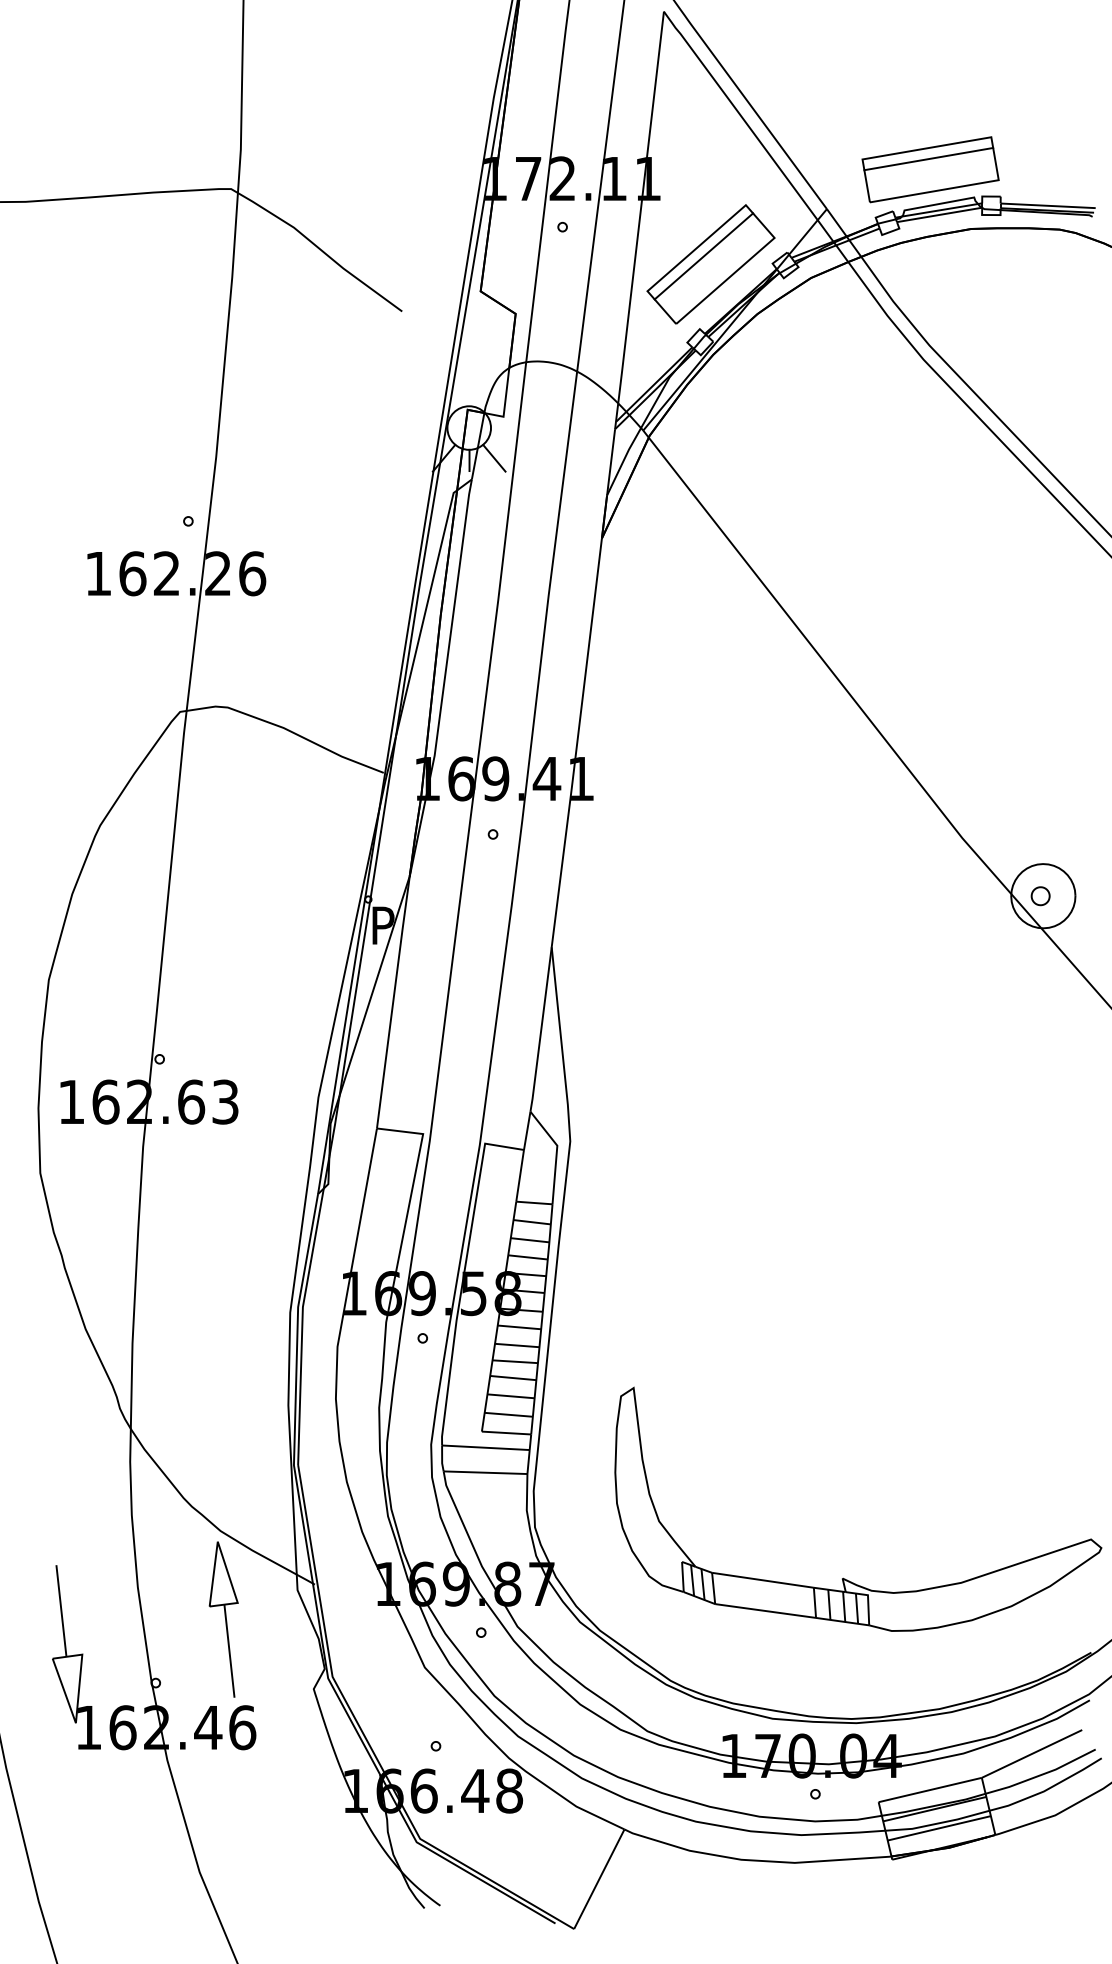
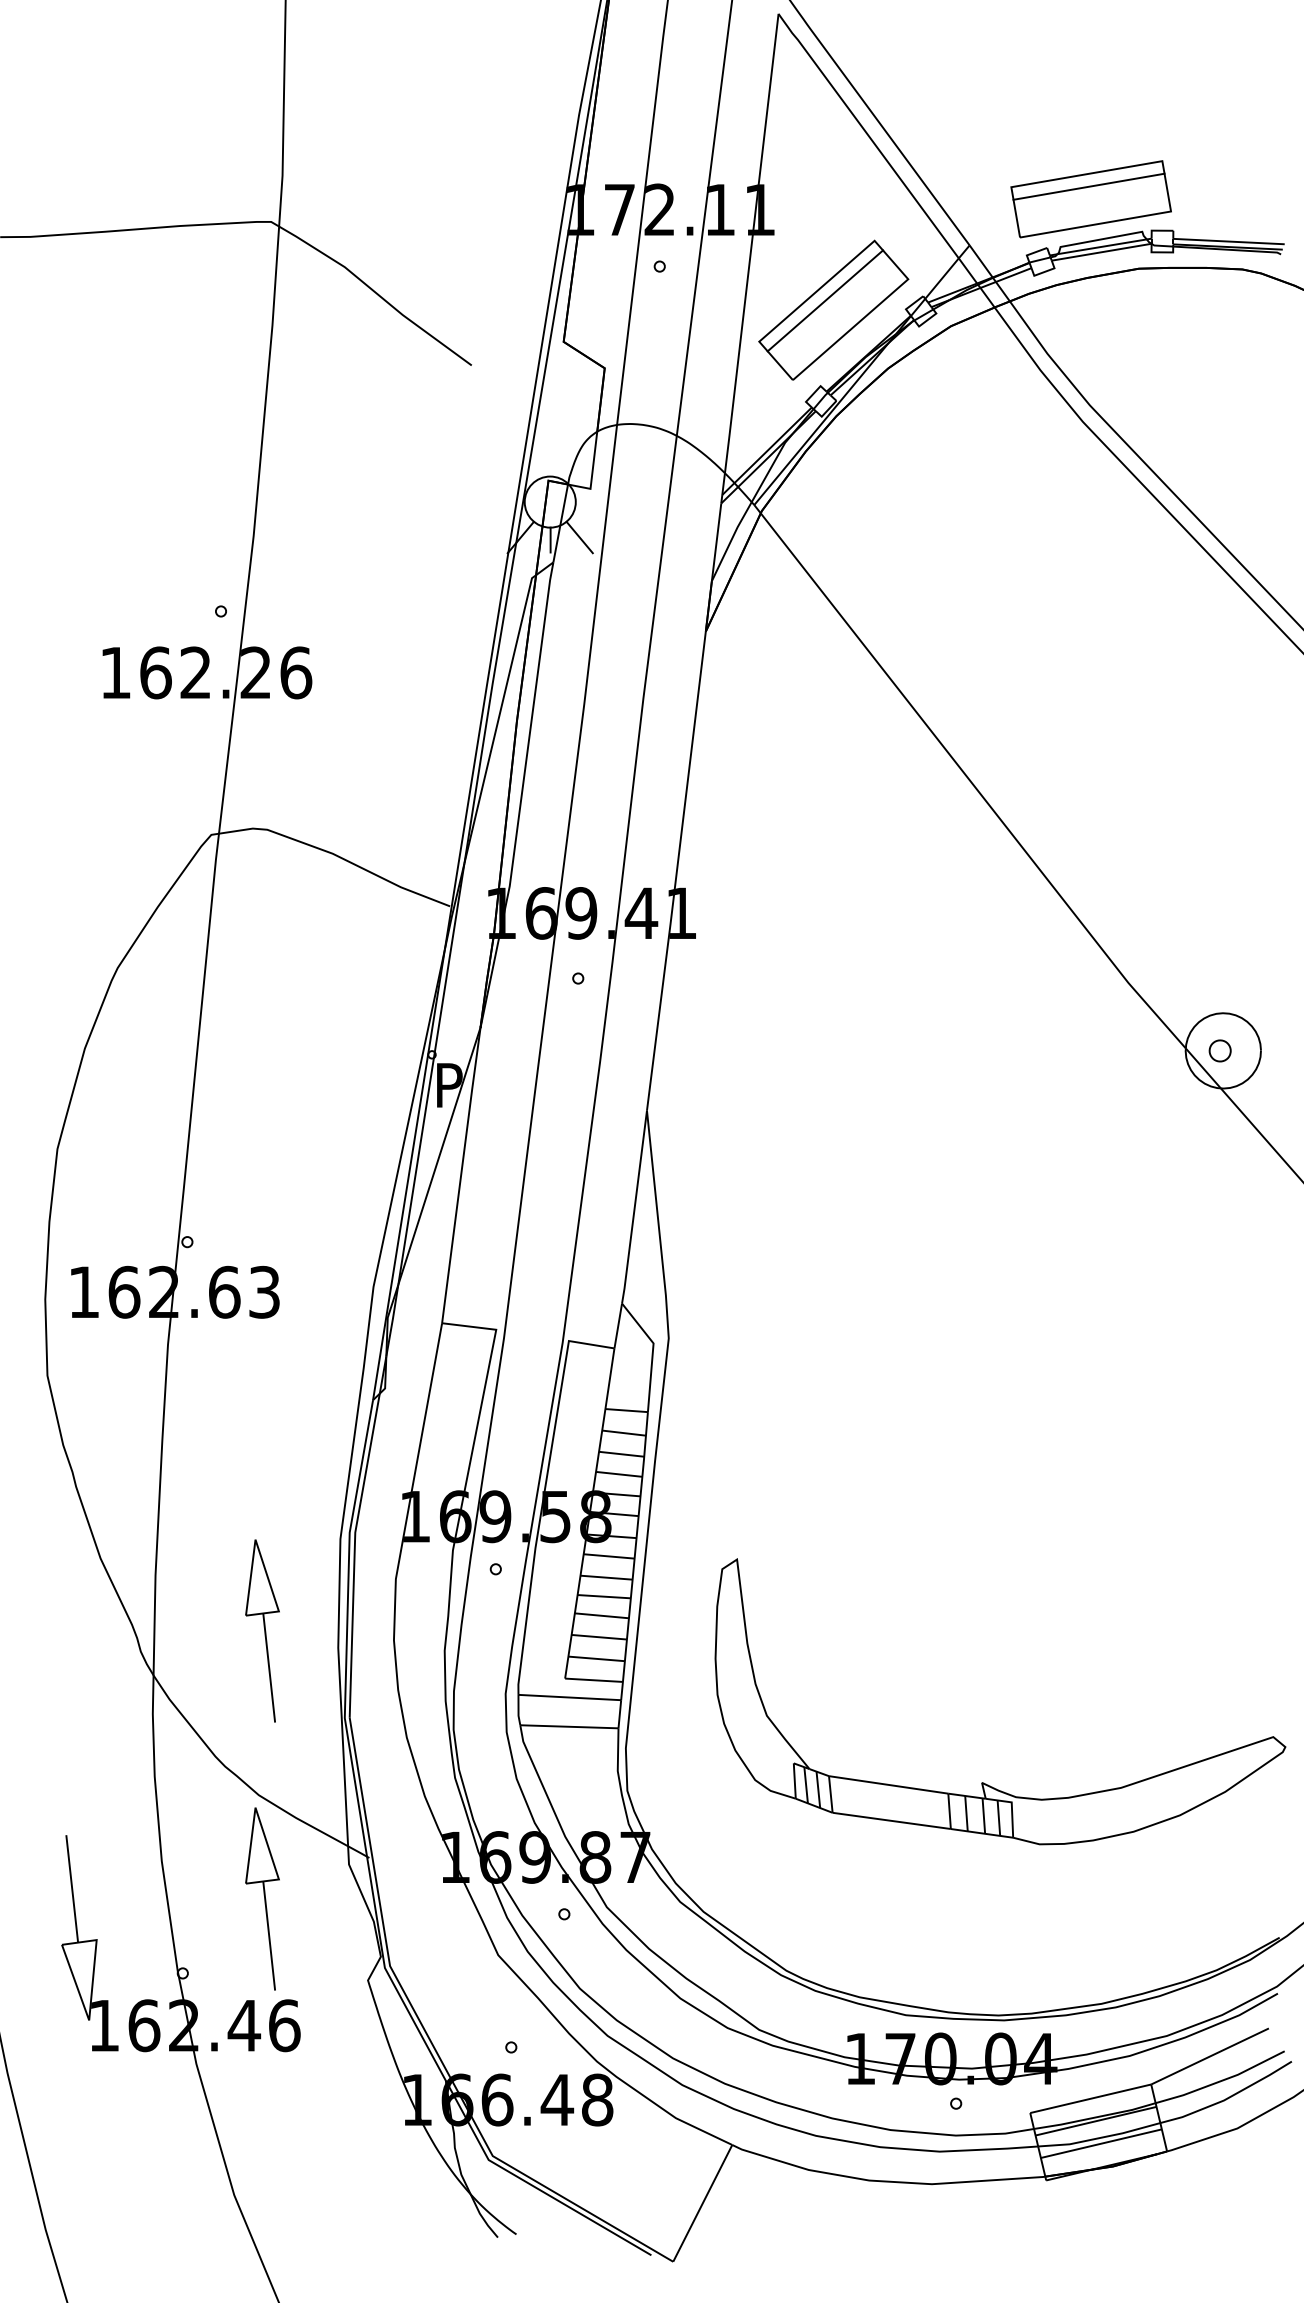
part: (223, 1390) -> (262, 1630), added
part: (843, 1578) -> (983, 1782), moved

